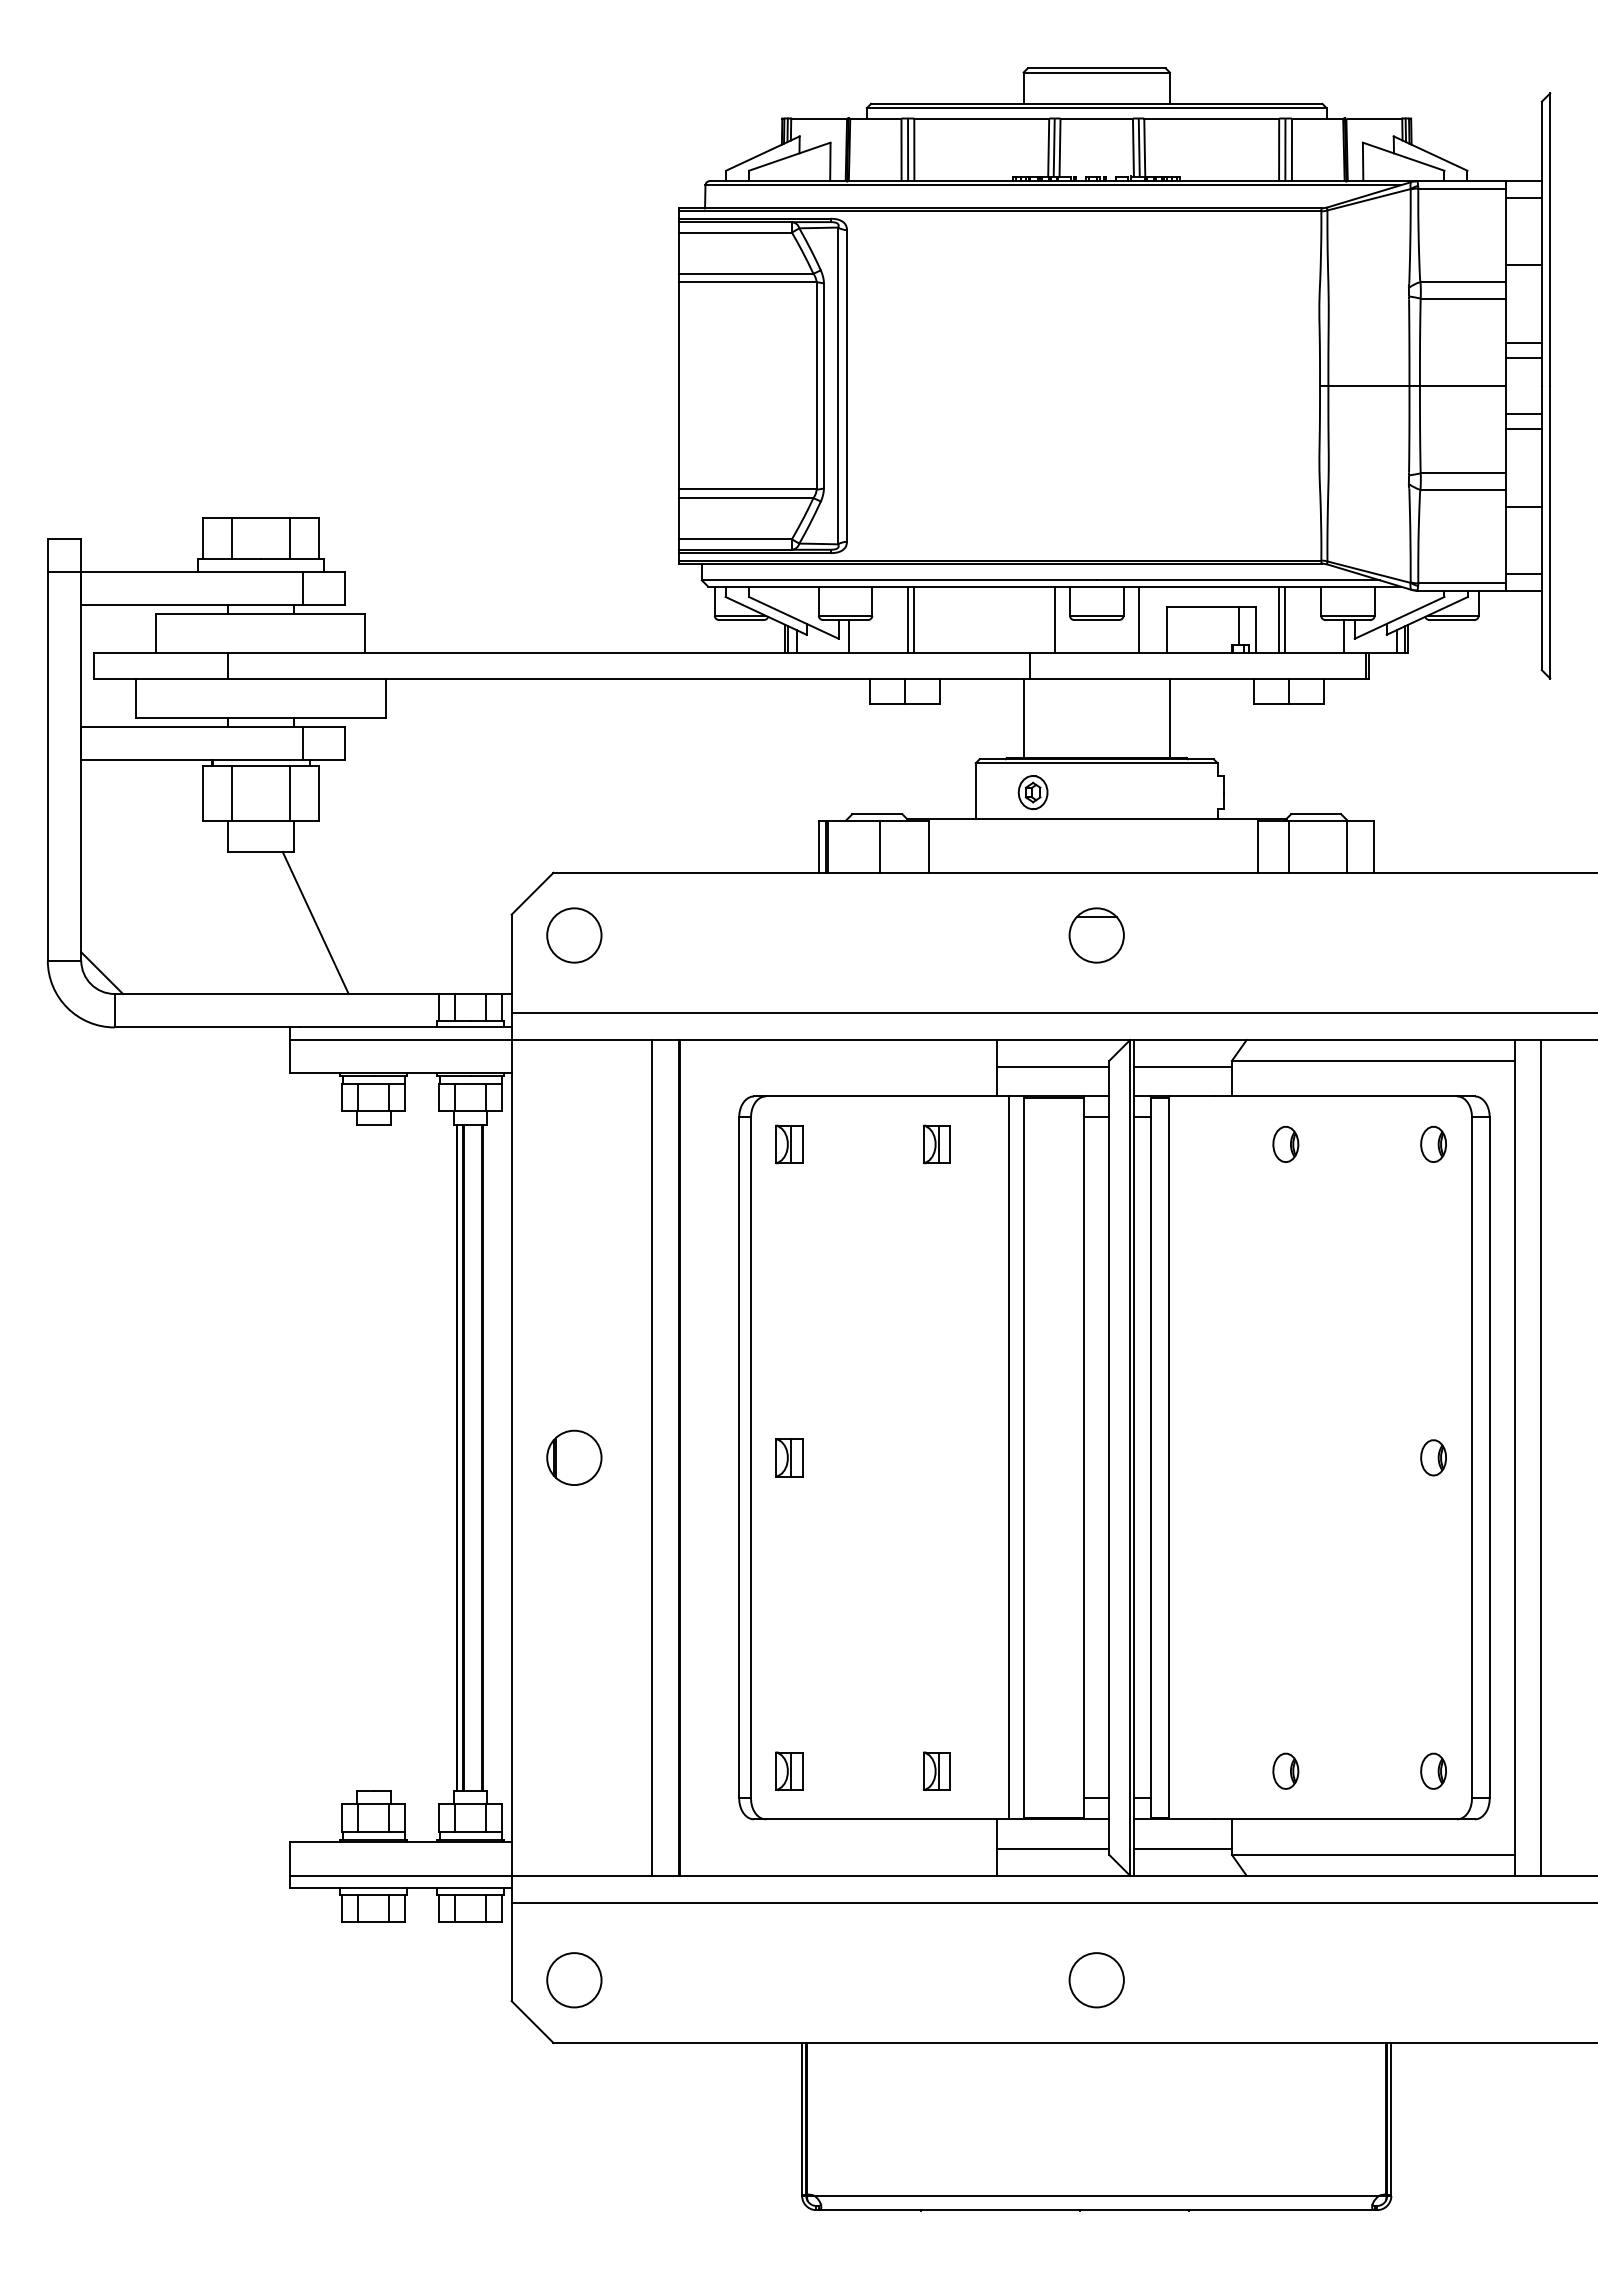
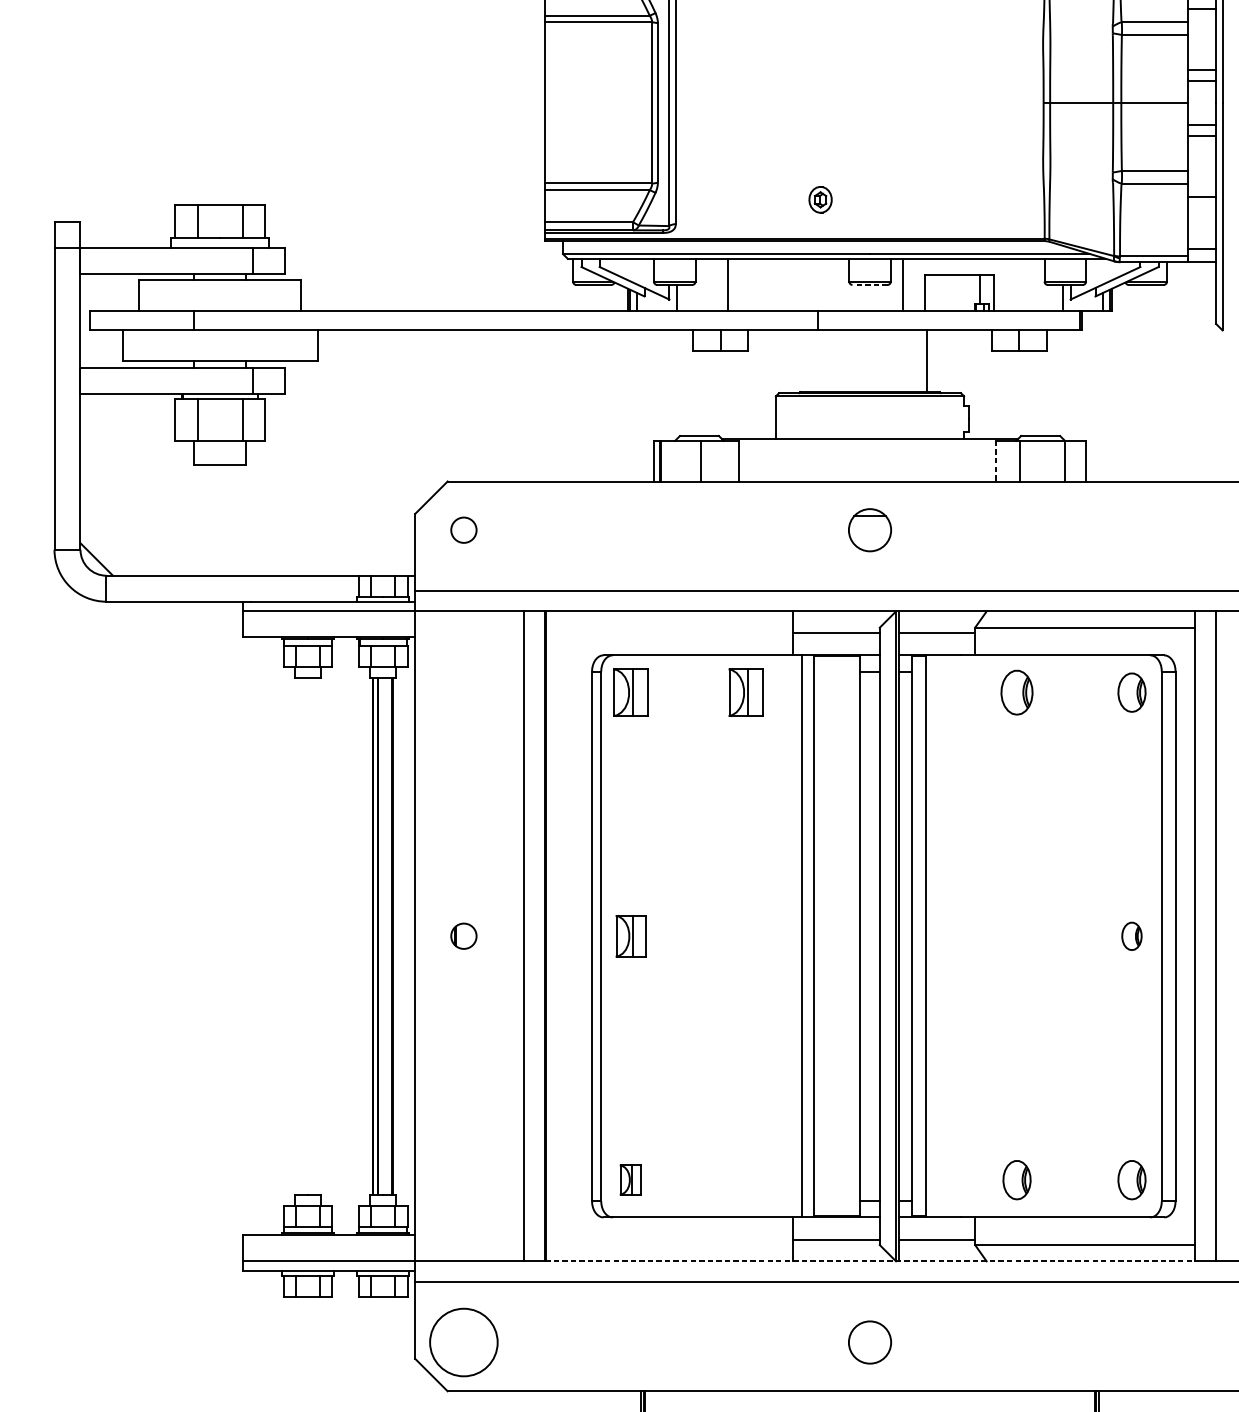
line: (908, 619) -> (723, 284), removed
line: (1054, 619) -> (837, 284), removed
line: (1279, 619) -> (1012, 284), removed
line: (1285, 619) -> (1016, 284), removed
line: (1096, 620) -> (869, 285), solid -> dashed
line: (1023, 717) -> (813, 360), removed
part: (1032, 792) -> (820, 199), moved
line: (1258, 847) -> (995, 461), solid -> dashed
line: (315, 922) -> (262, 520), removed
circle: (574, 935) -> (463, 530), size x0.6
part: (789, 1144) -> (631, 692), size x1.6
part: (936, 1144) -> (745, 692), size x1.6
part: (1285, 1144) -> (1016, 692), size x1.6
part: (1433, 1144) -> (1131, 692), size x1.4
part: (574, 1457) -> (463, 936), size x0.6
part: (789, 1457) -> (631, 936), size x1.4
part: (936, 1770) -> (745, 1179), removed
part: (1285, 1770) -> (1016, 1179), size x1.4
part: (1433, 1770) -> (1131, 1179), size x1.4
line: (1096, 1875) -> (869, 1261), solid -> dashed
circle: (574, 1980) -> (463, 1342), size x1.6

